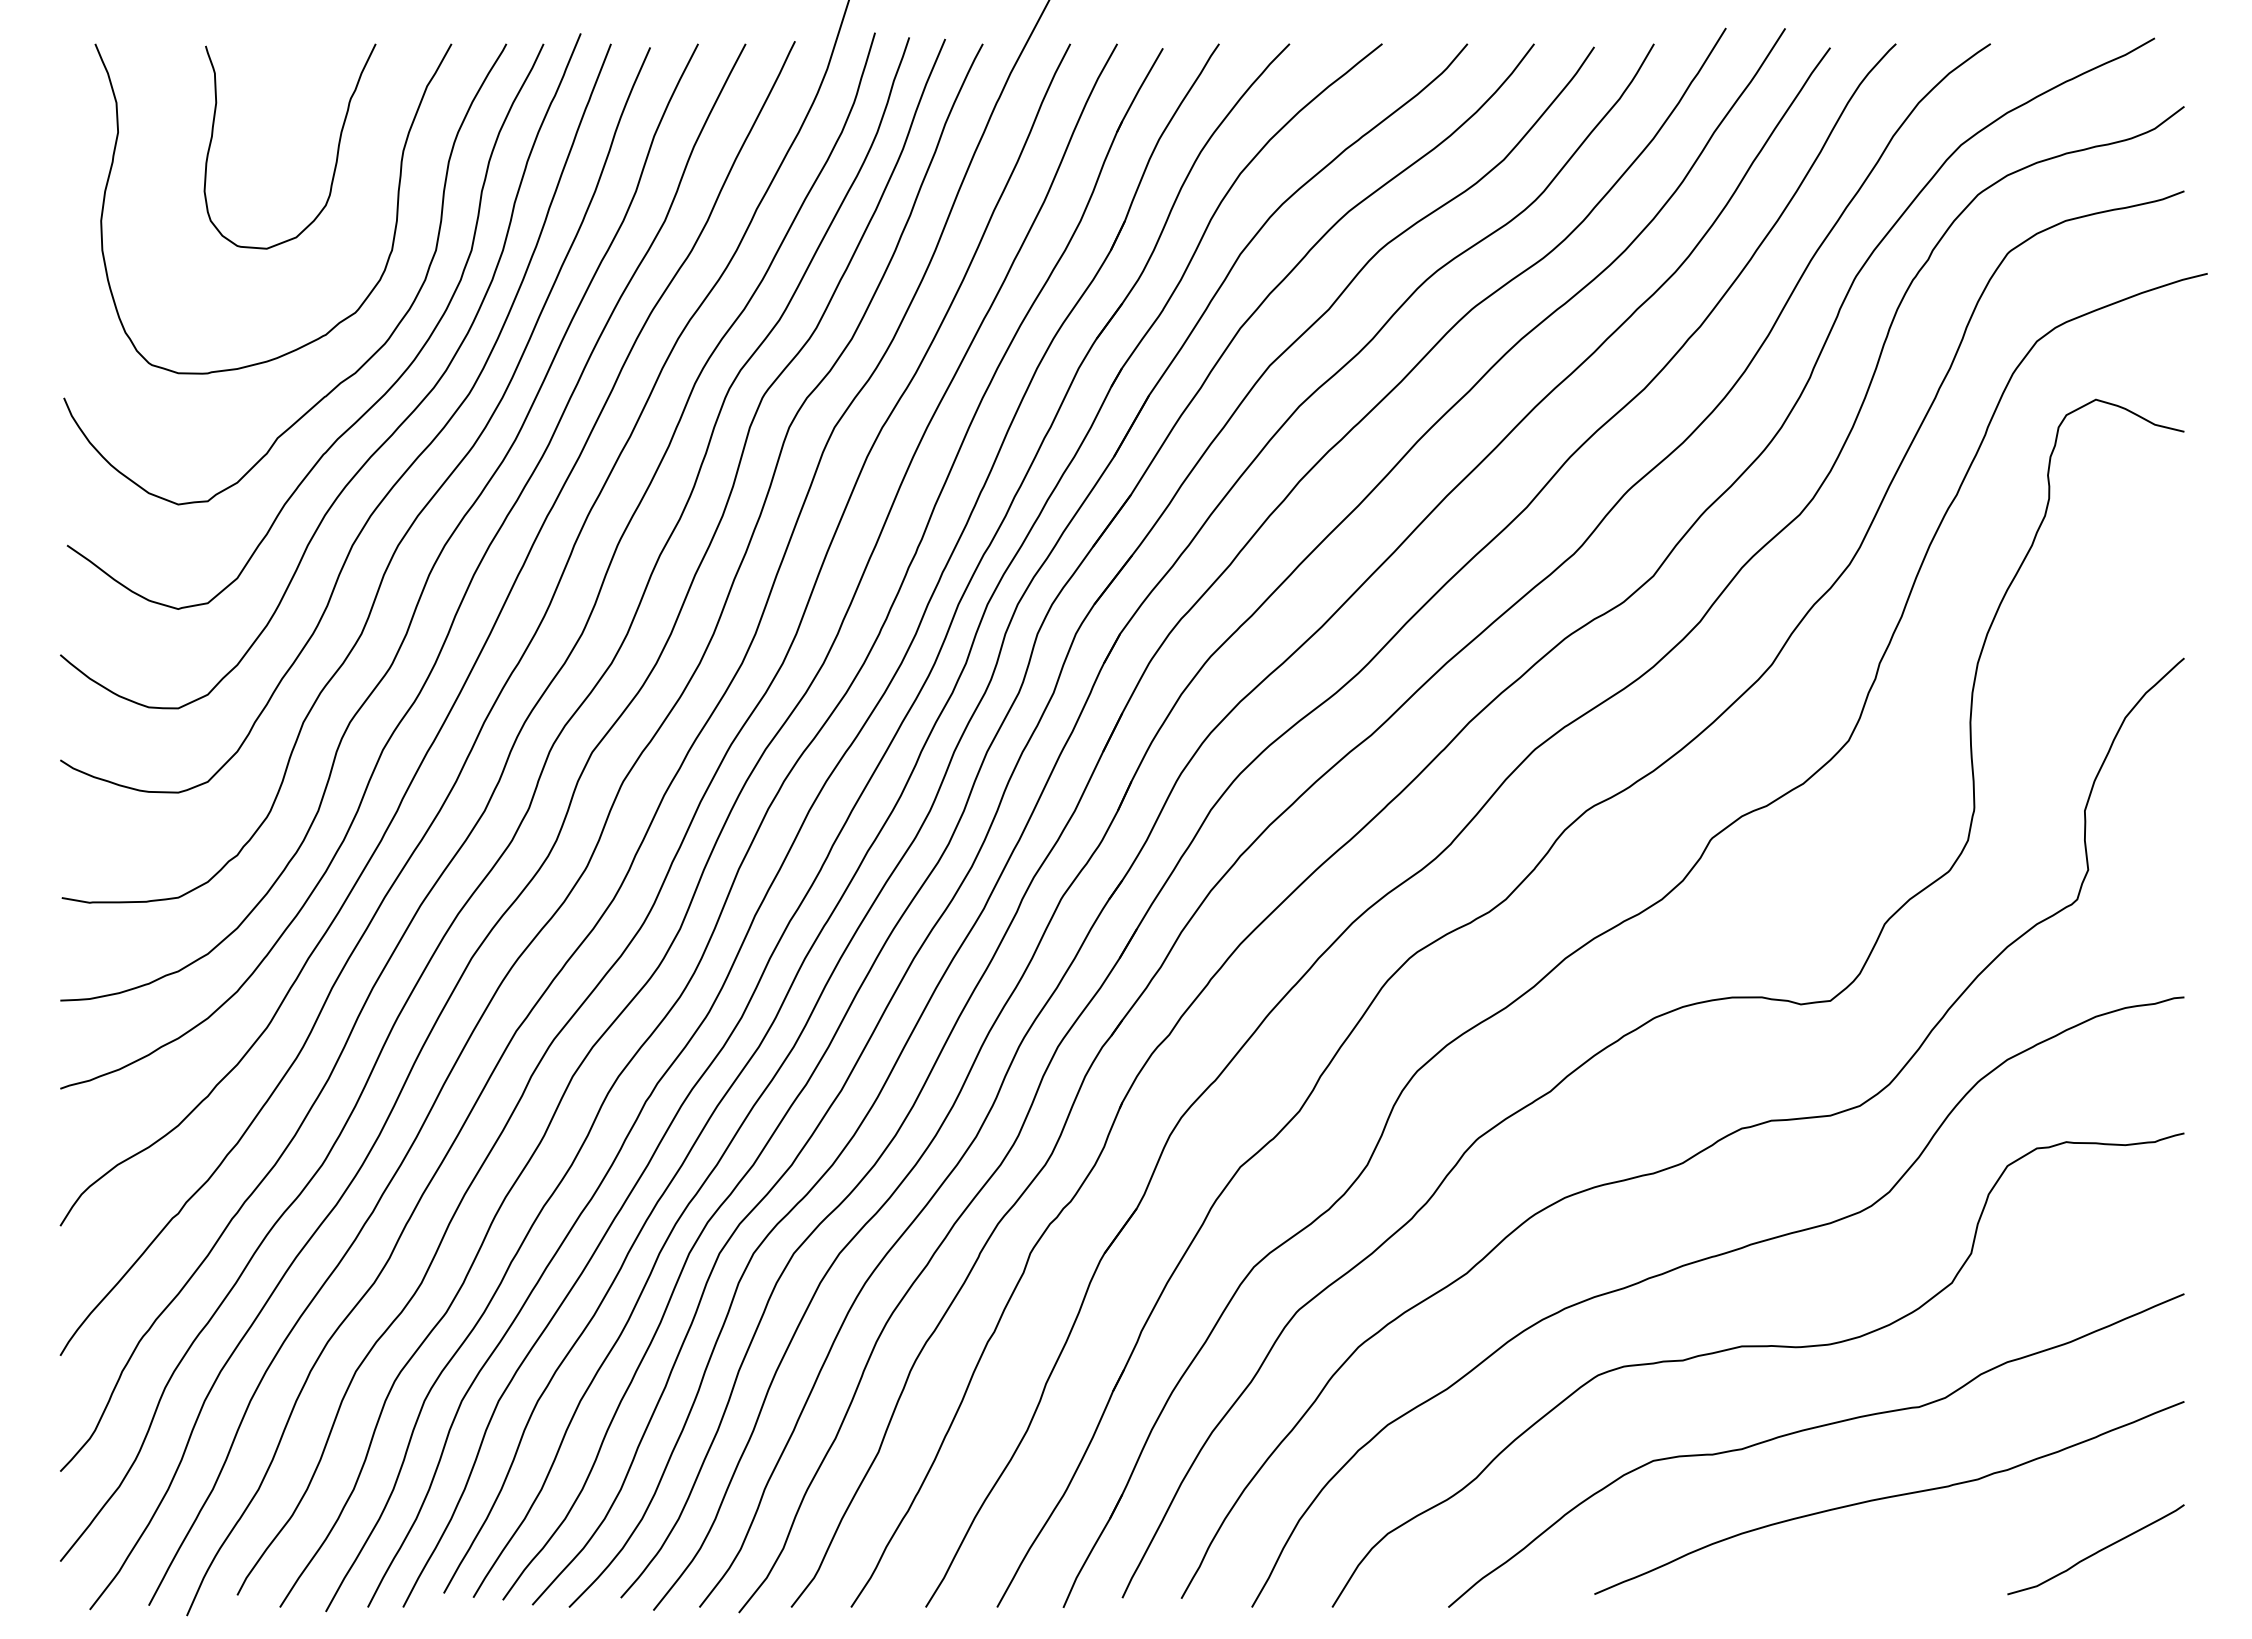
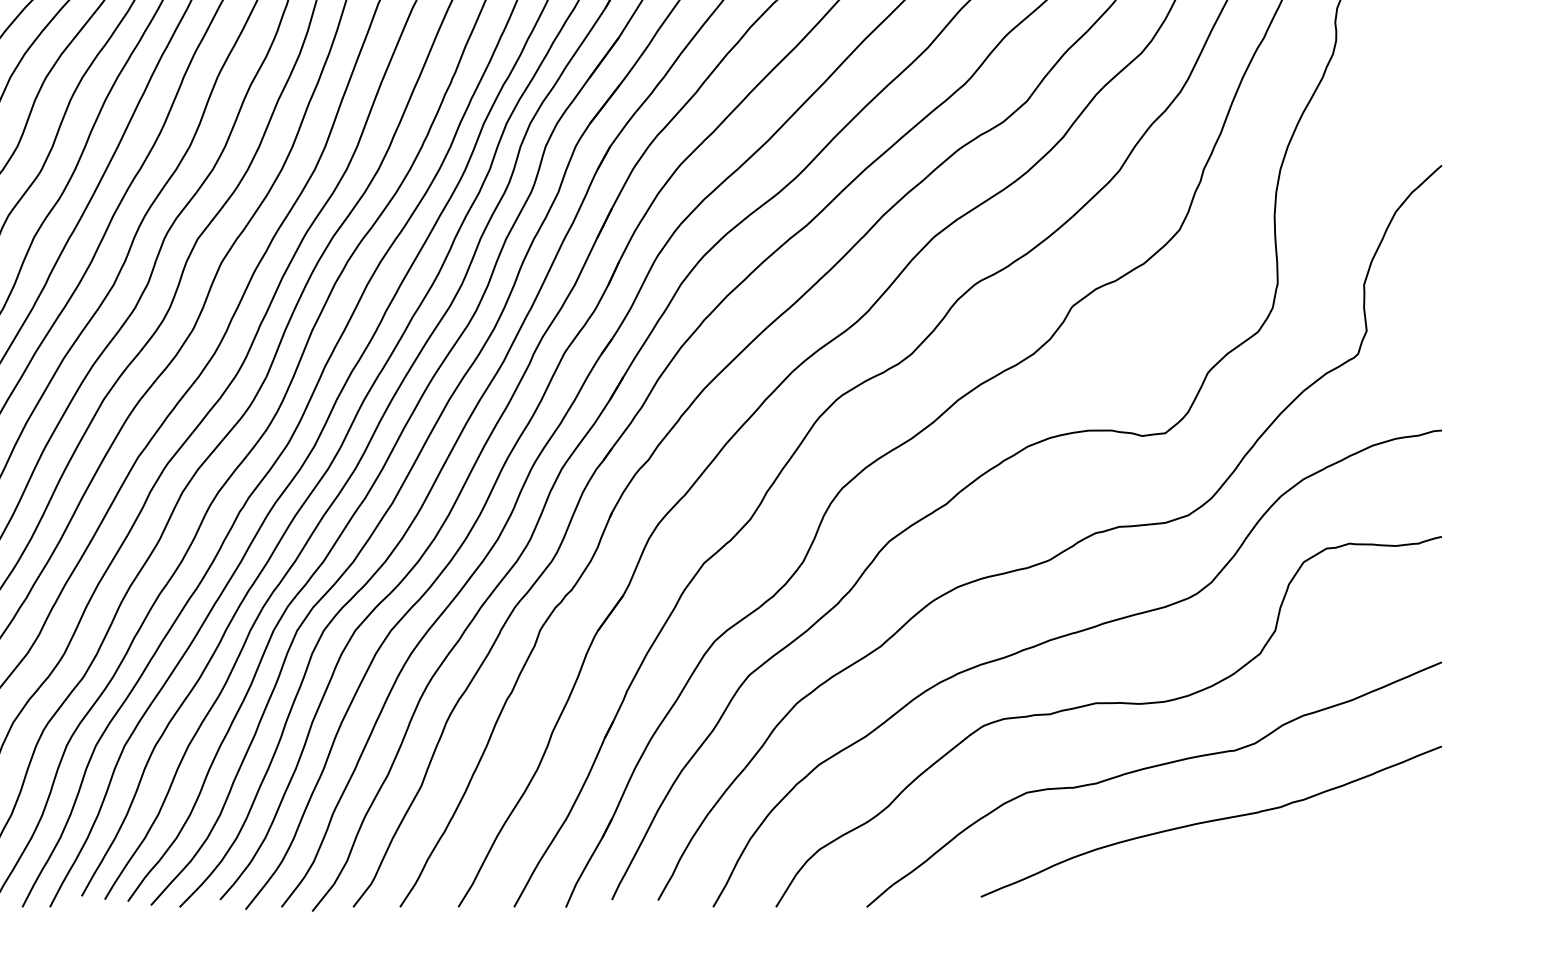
curve: (2096, 1551) -> (1373, 863), removed

